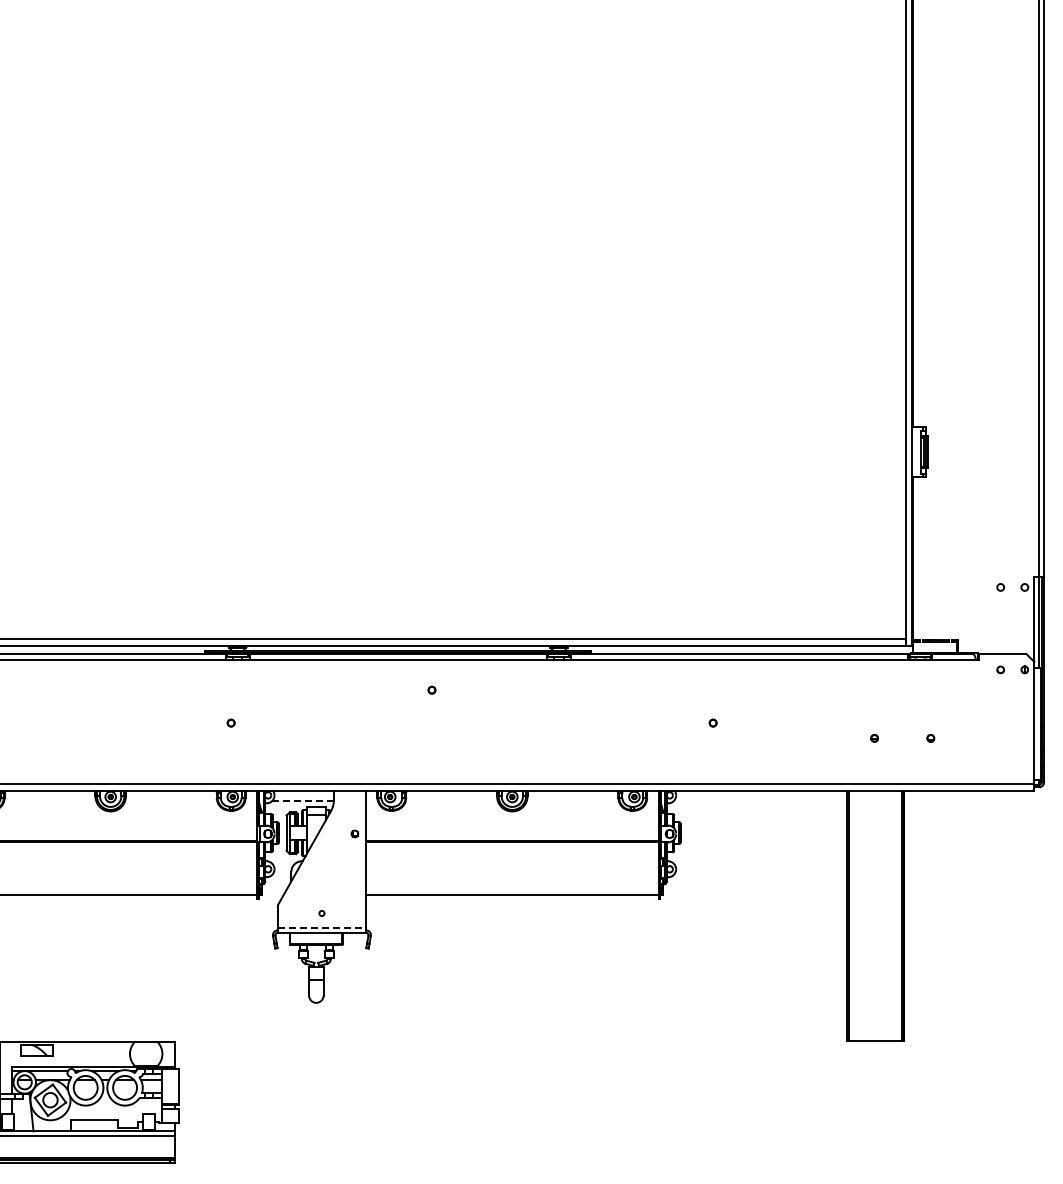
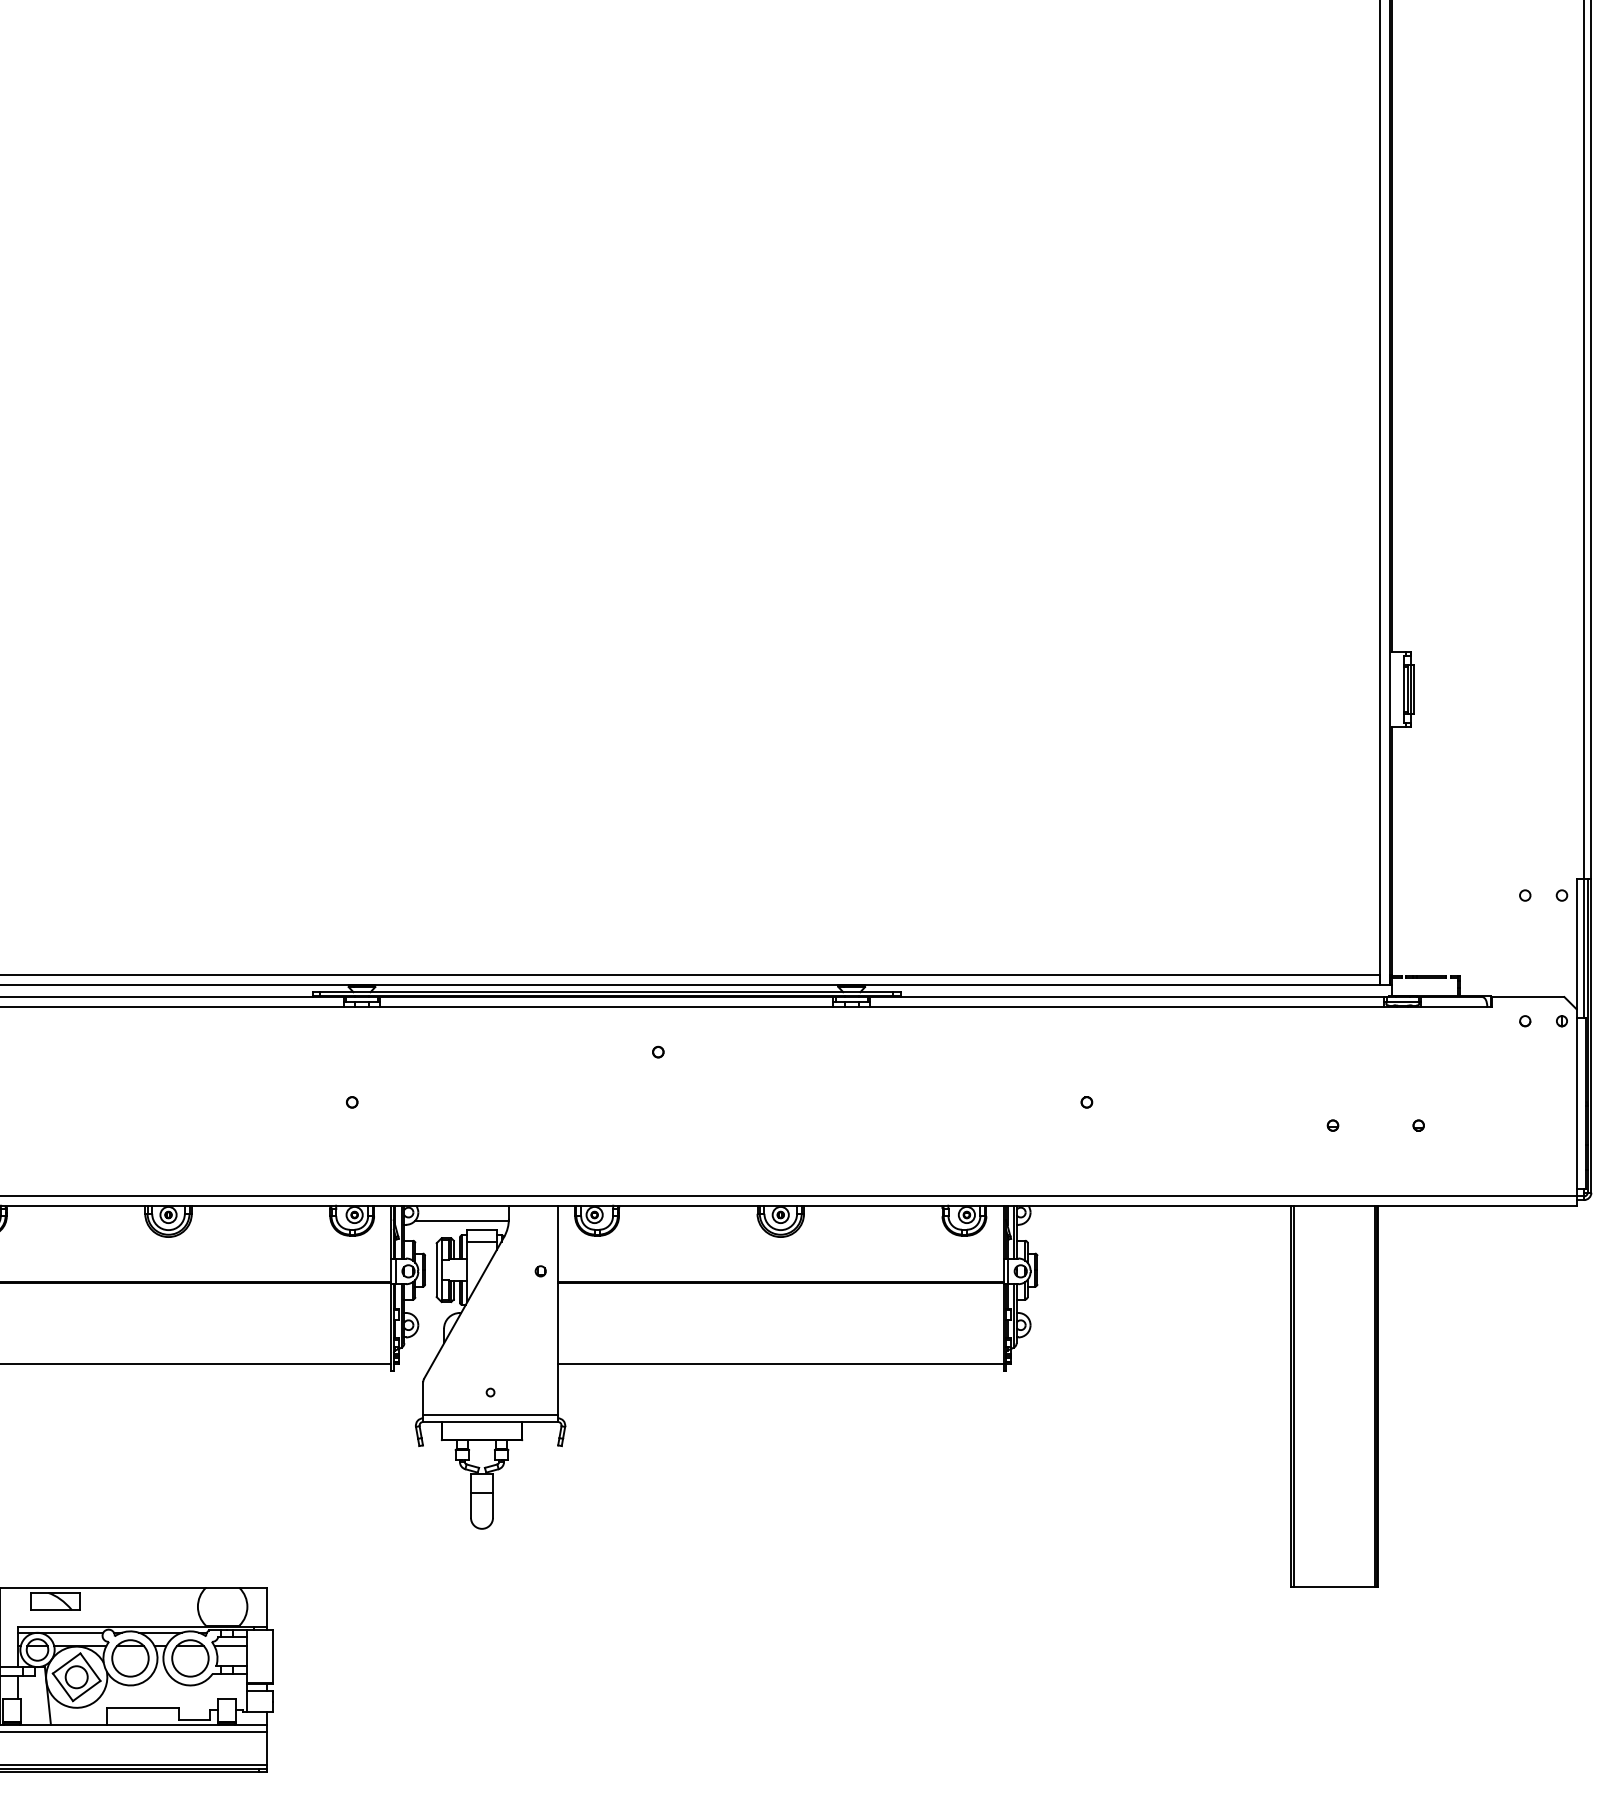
line: (303, 801) -> (462, 1221), dashed -> solid
line: (322, 927) -> (491, 1413), dashed -> solid

